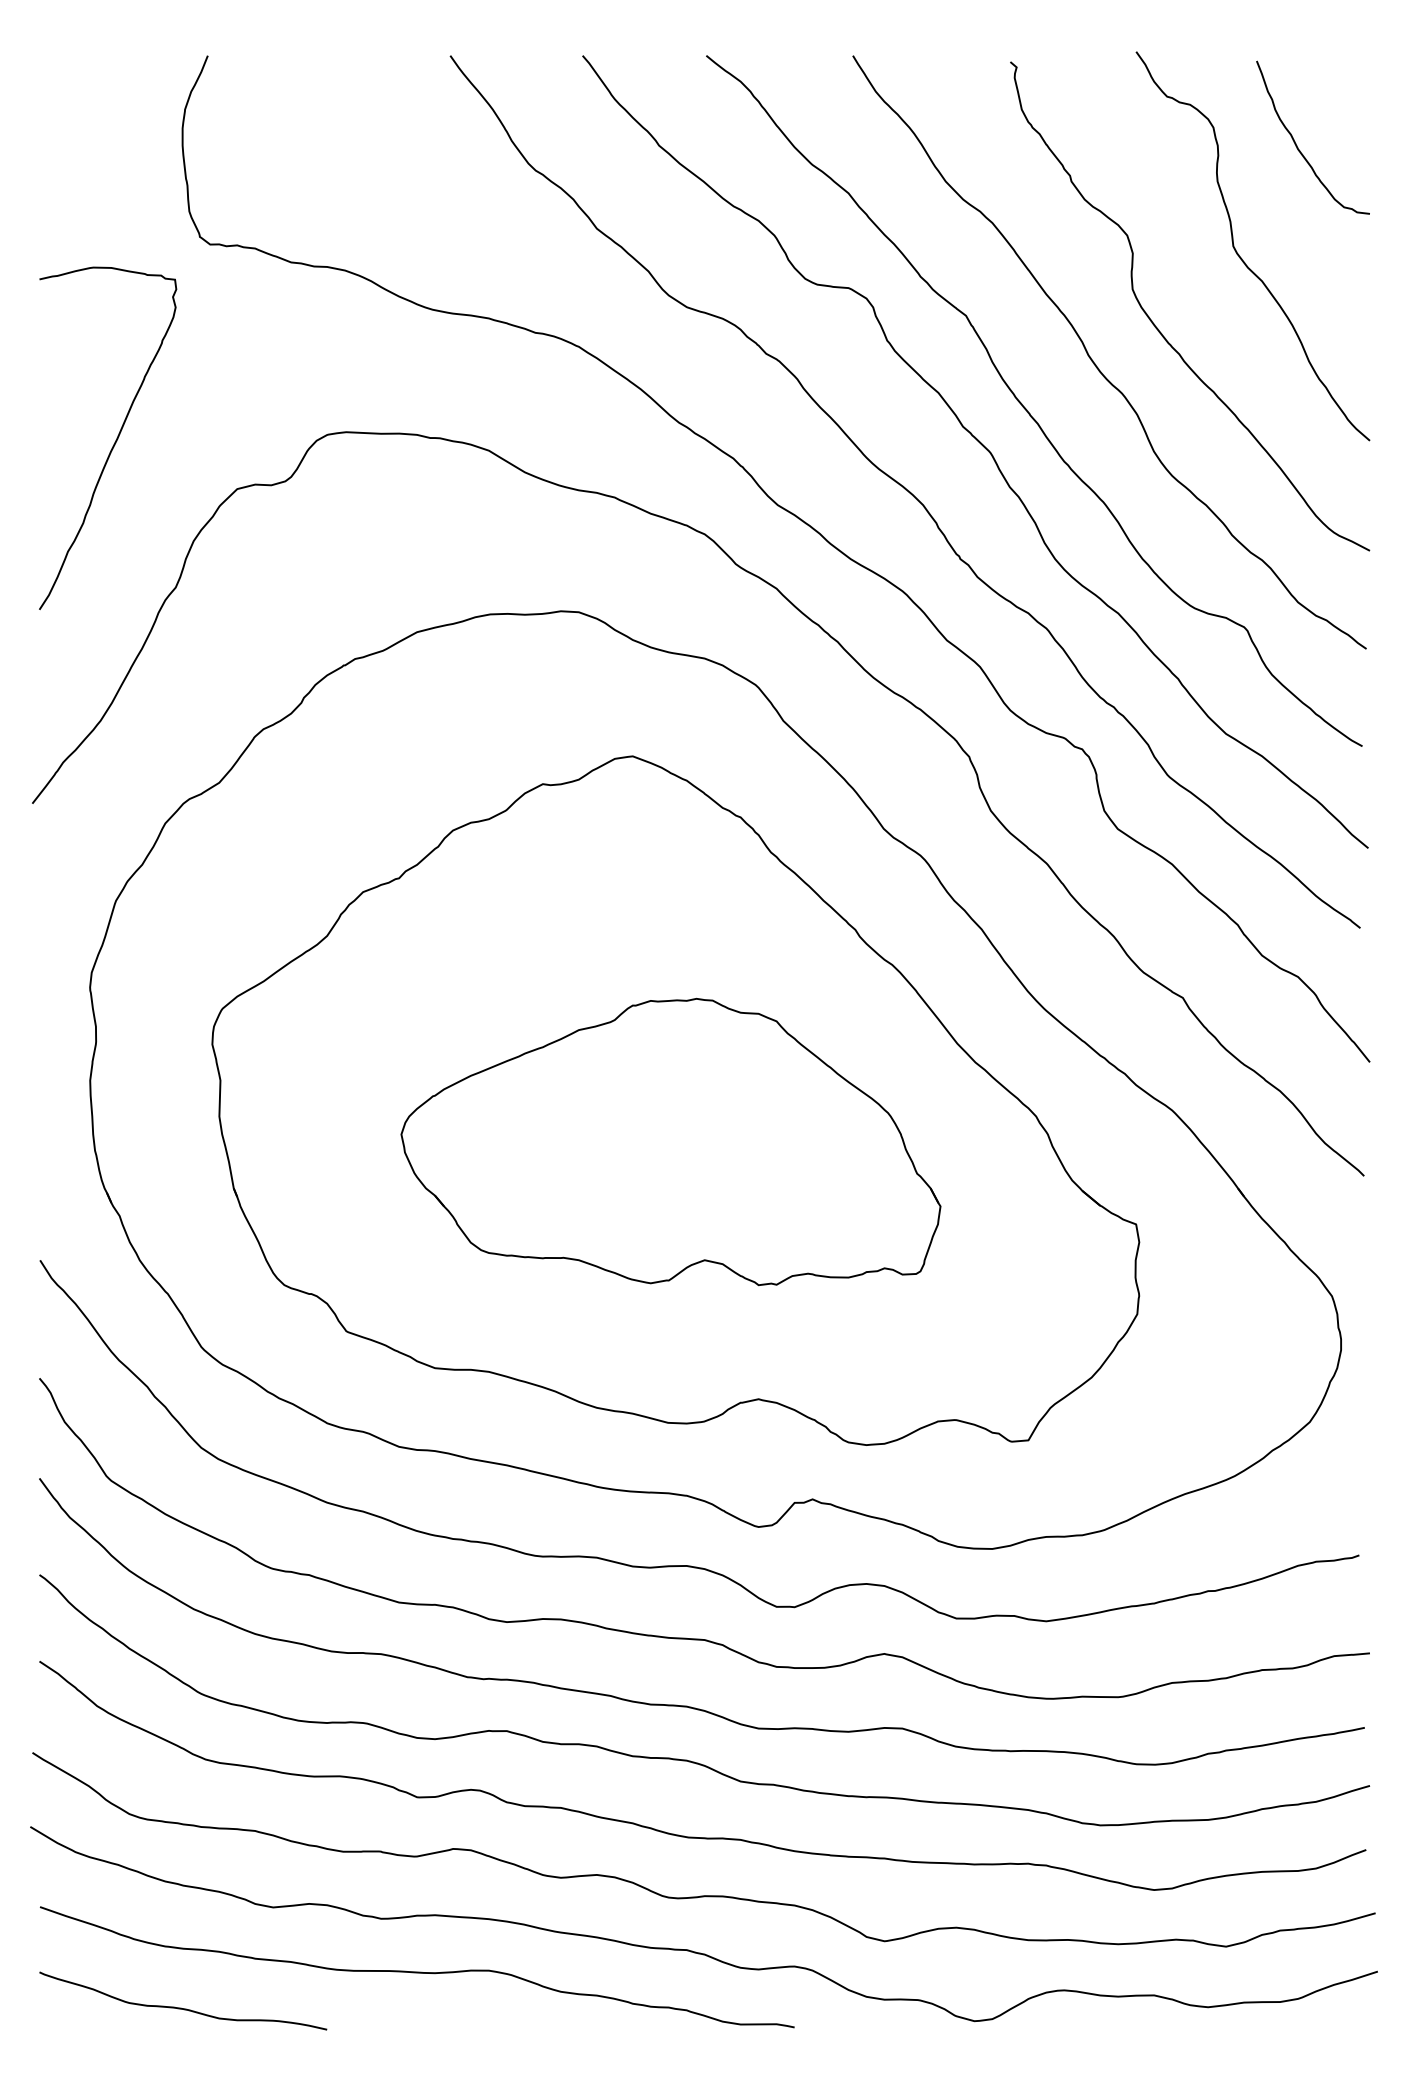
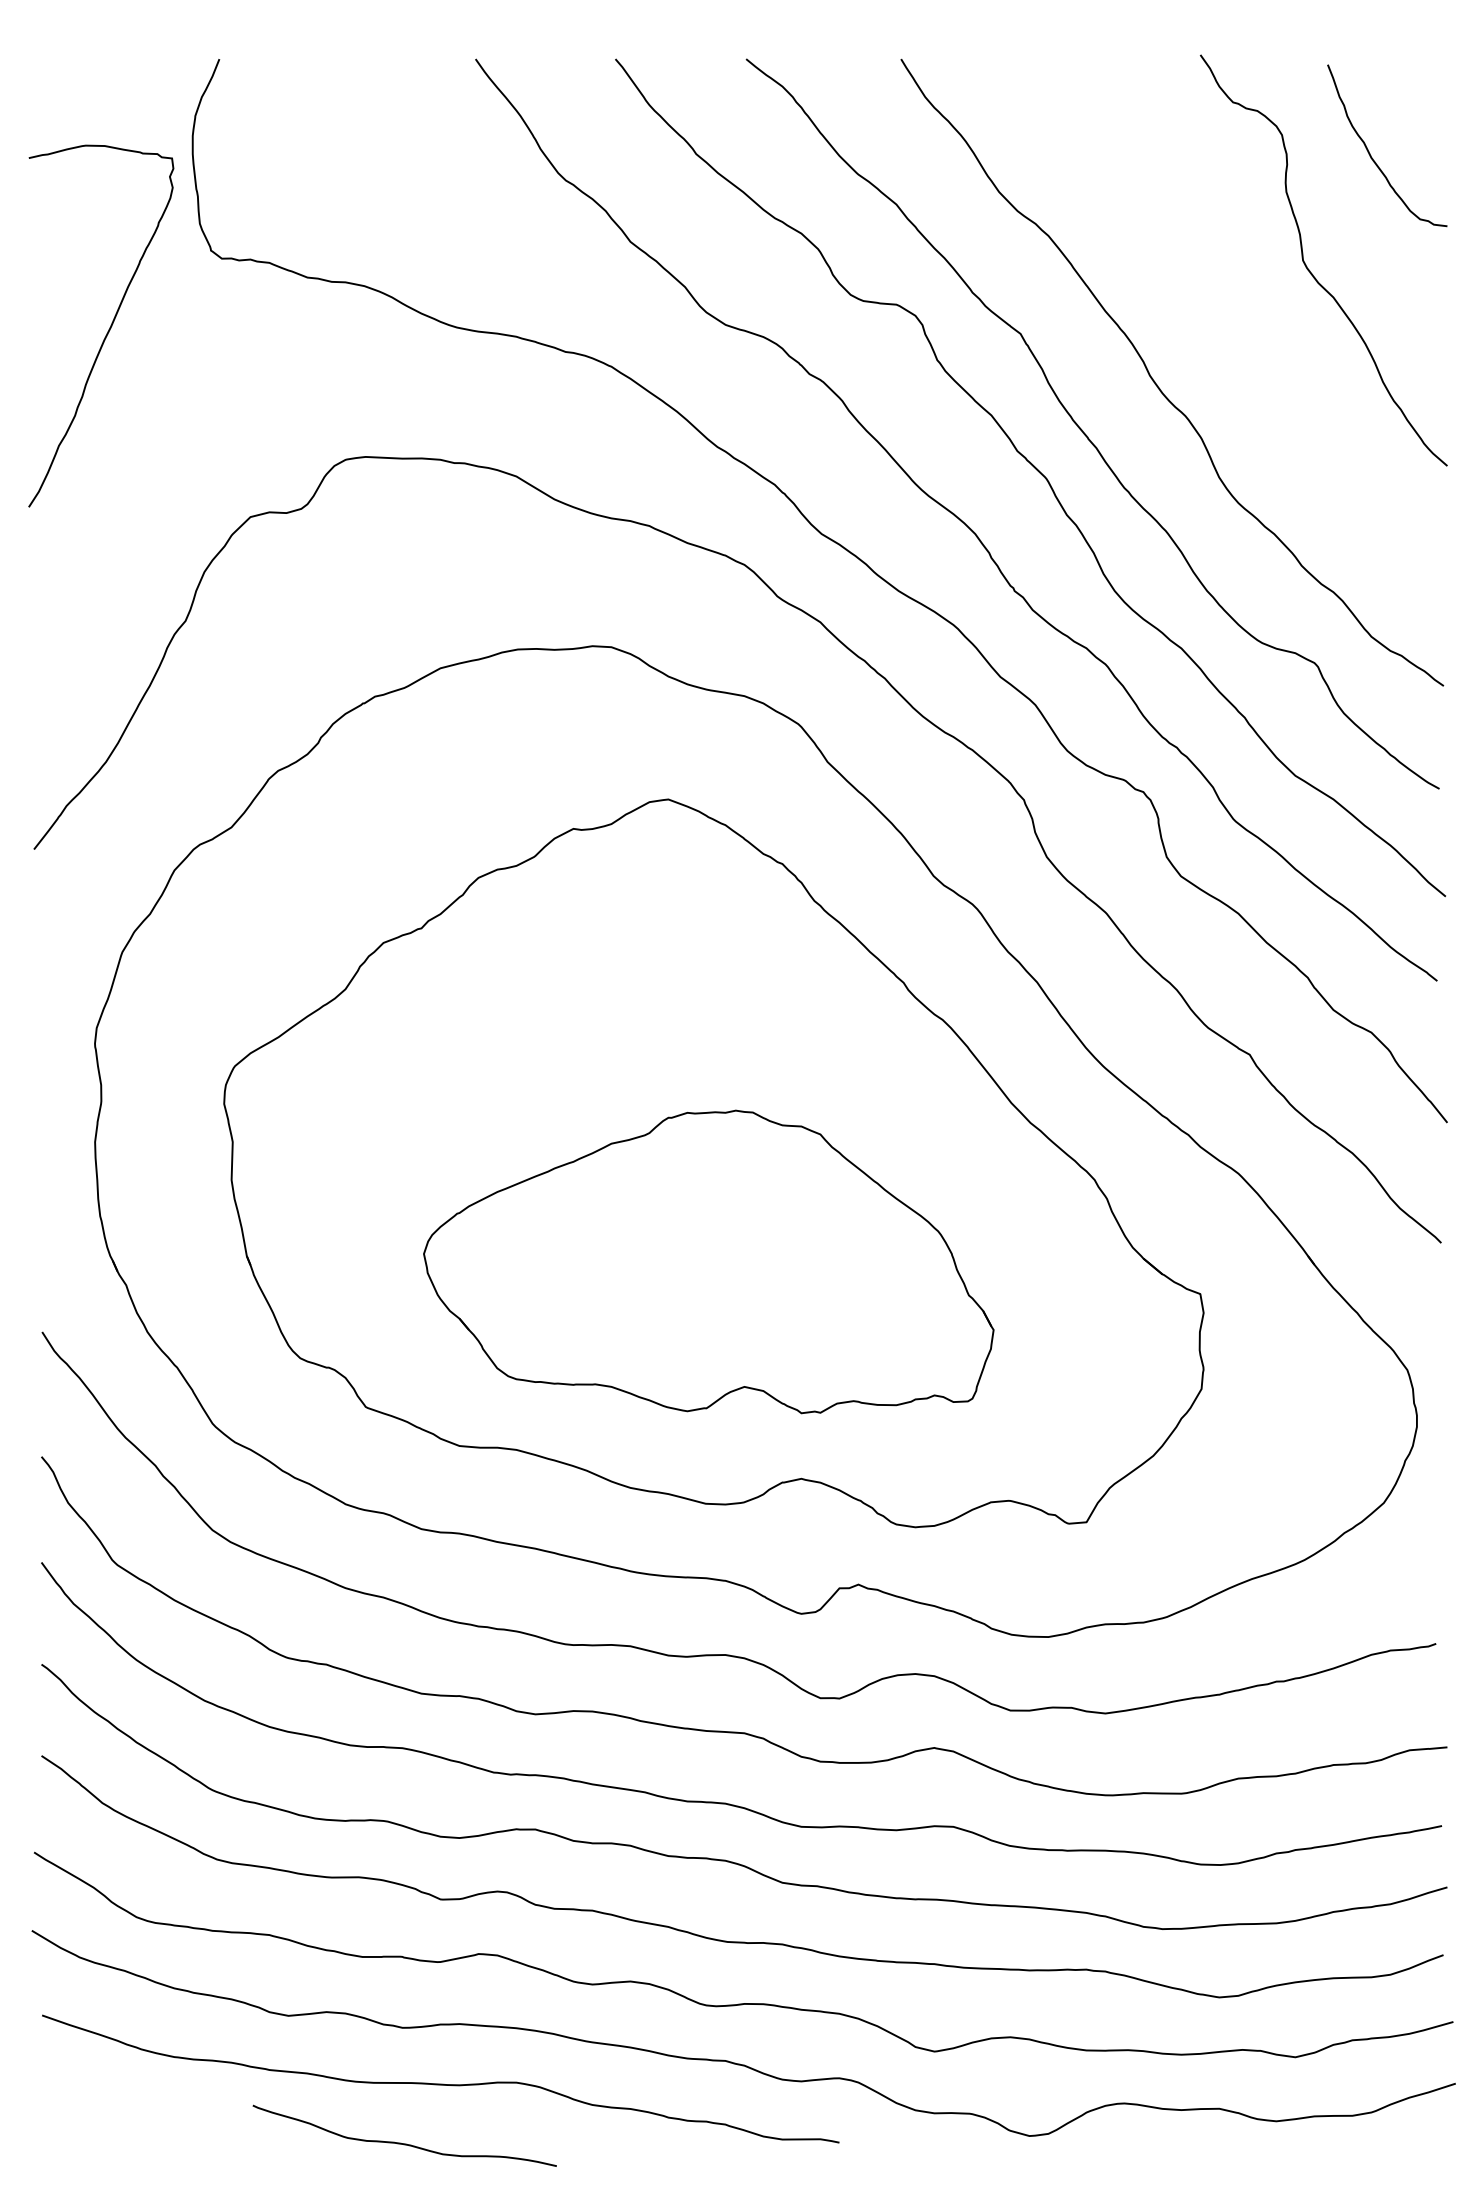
curve: (1158, 328) -> (1223, 347), removed
curve: (115, 440) -> (109, 328), moved
part: (670, 1141) -> (708, 1261), moved
curve: (181, 2007) -> (402, 2142), moved

